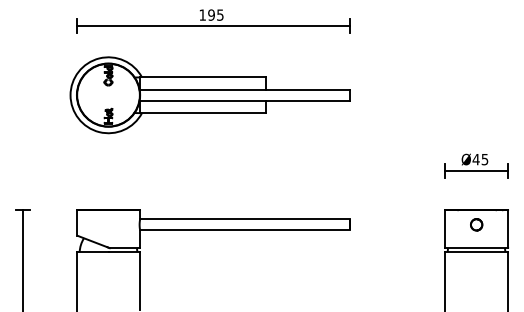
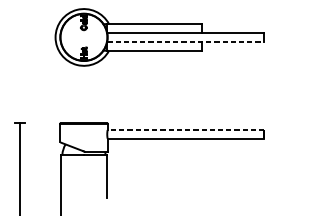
line: (245, 100) -> (186, 41), solid -> dashed
line: (244, 219) -> (185, 130), solid -> dashed

